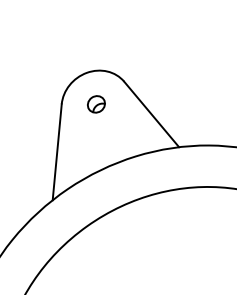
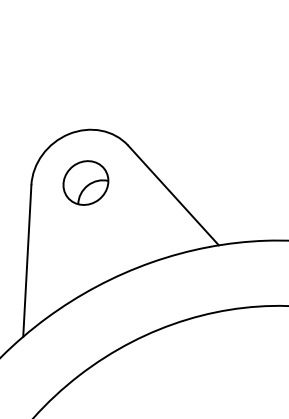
part: (96, 104) -> (86, 183), size x1.67

